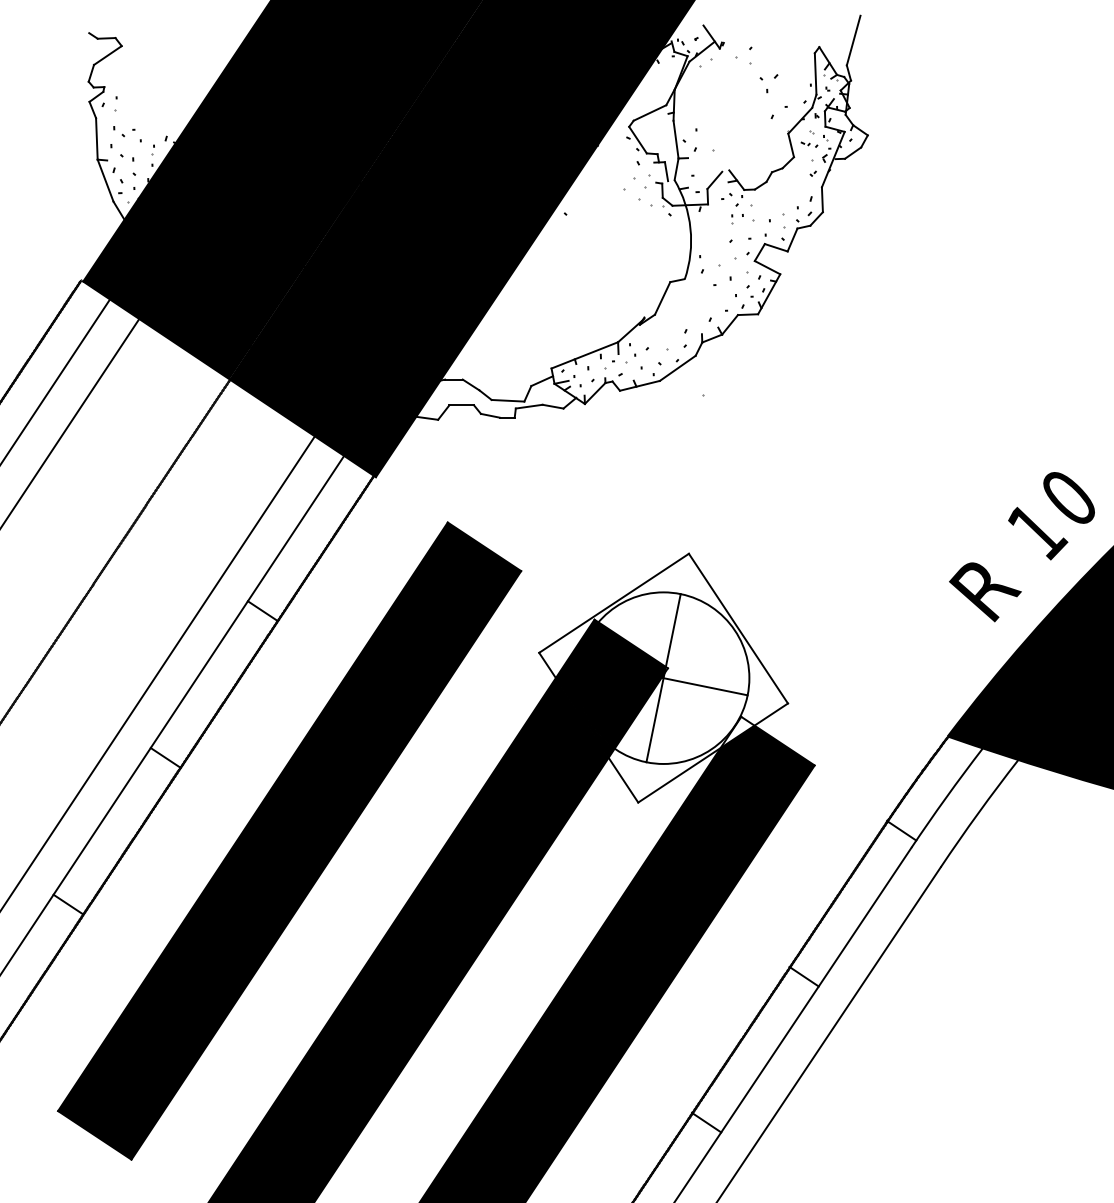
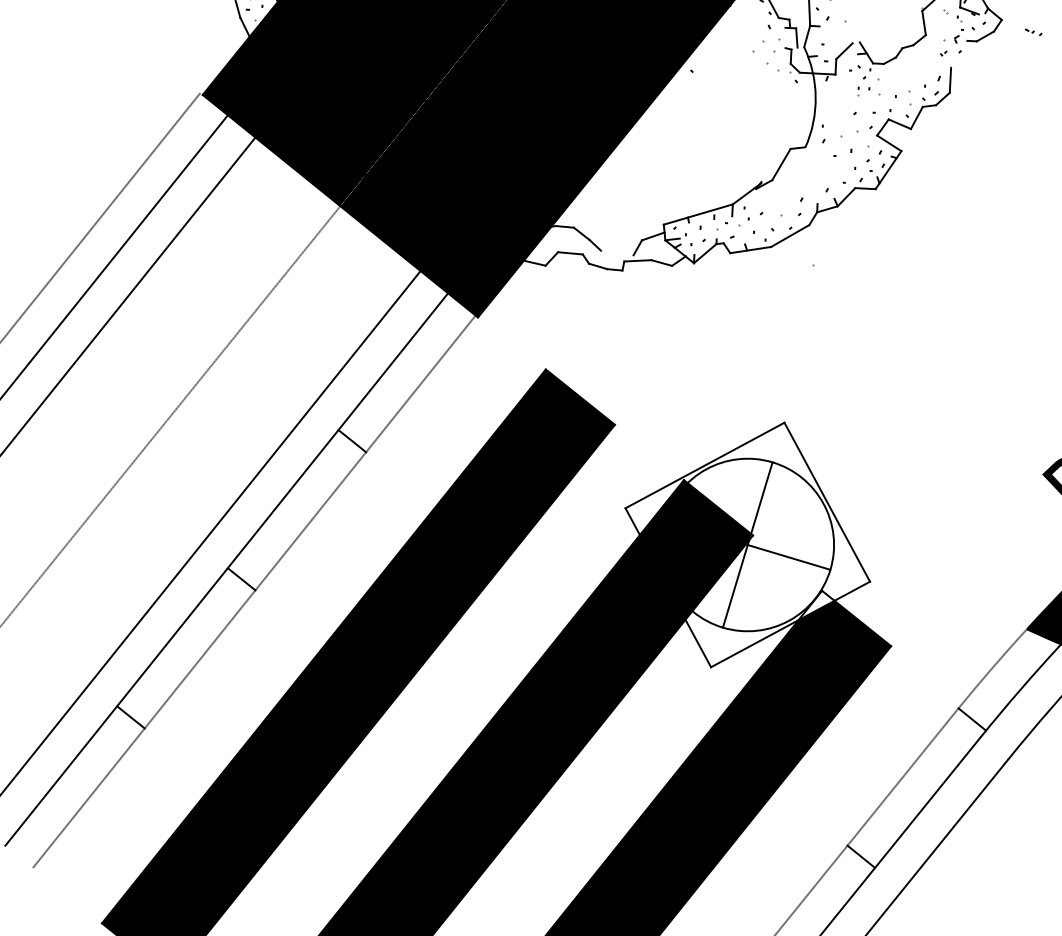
part: (809, 144) -> (1033, 32), moved
line: (832, 159) -> (964, 40), removed
line: (507, 400) -> (616, 252), removed

